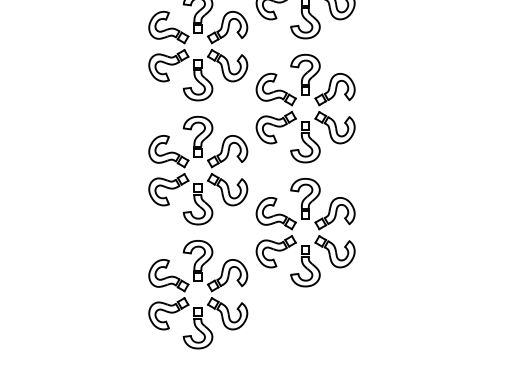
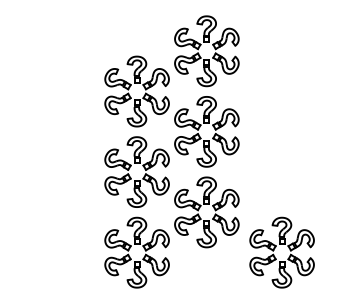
part: (412, 286) -> (276, 247), added

